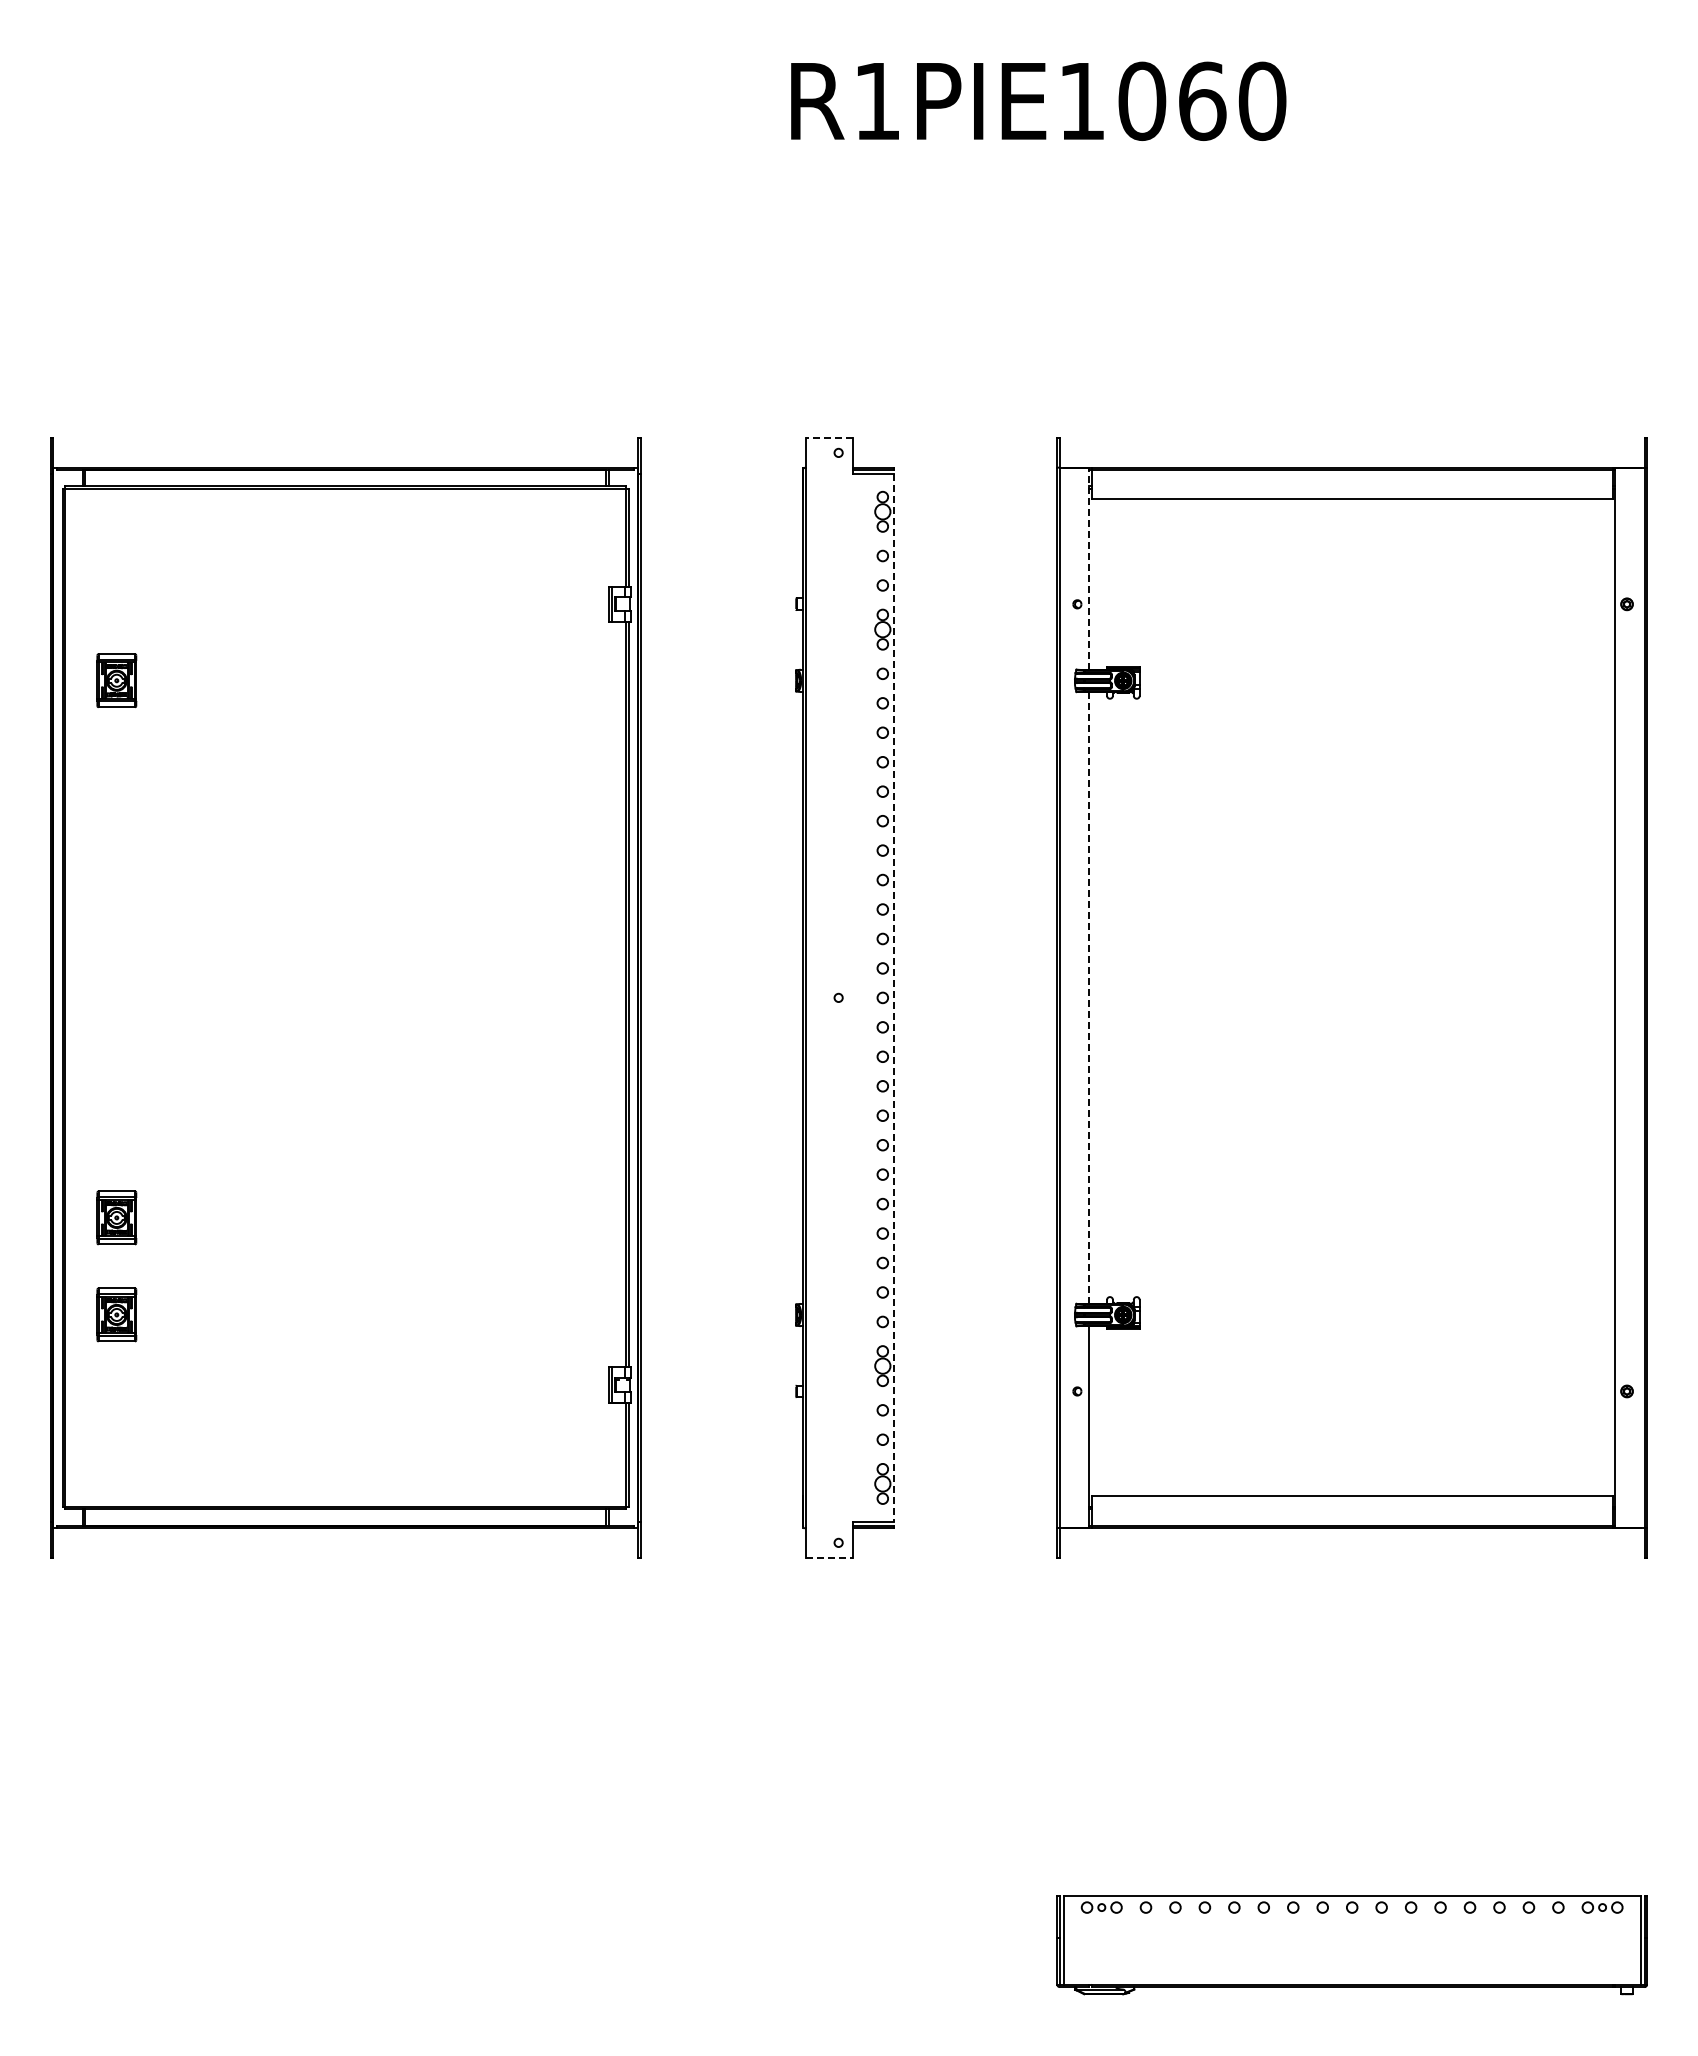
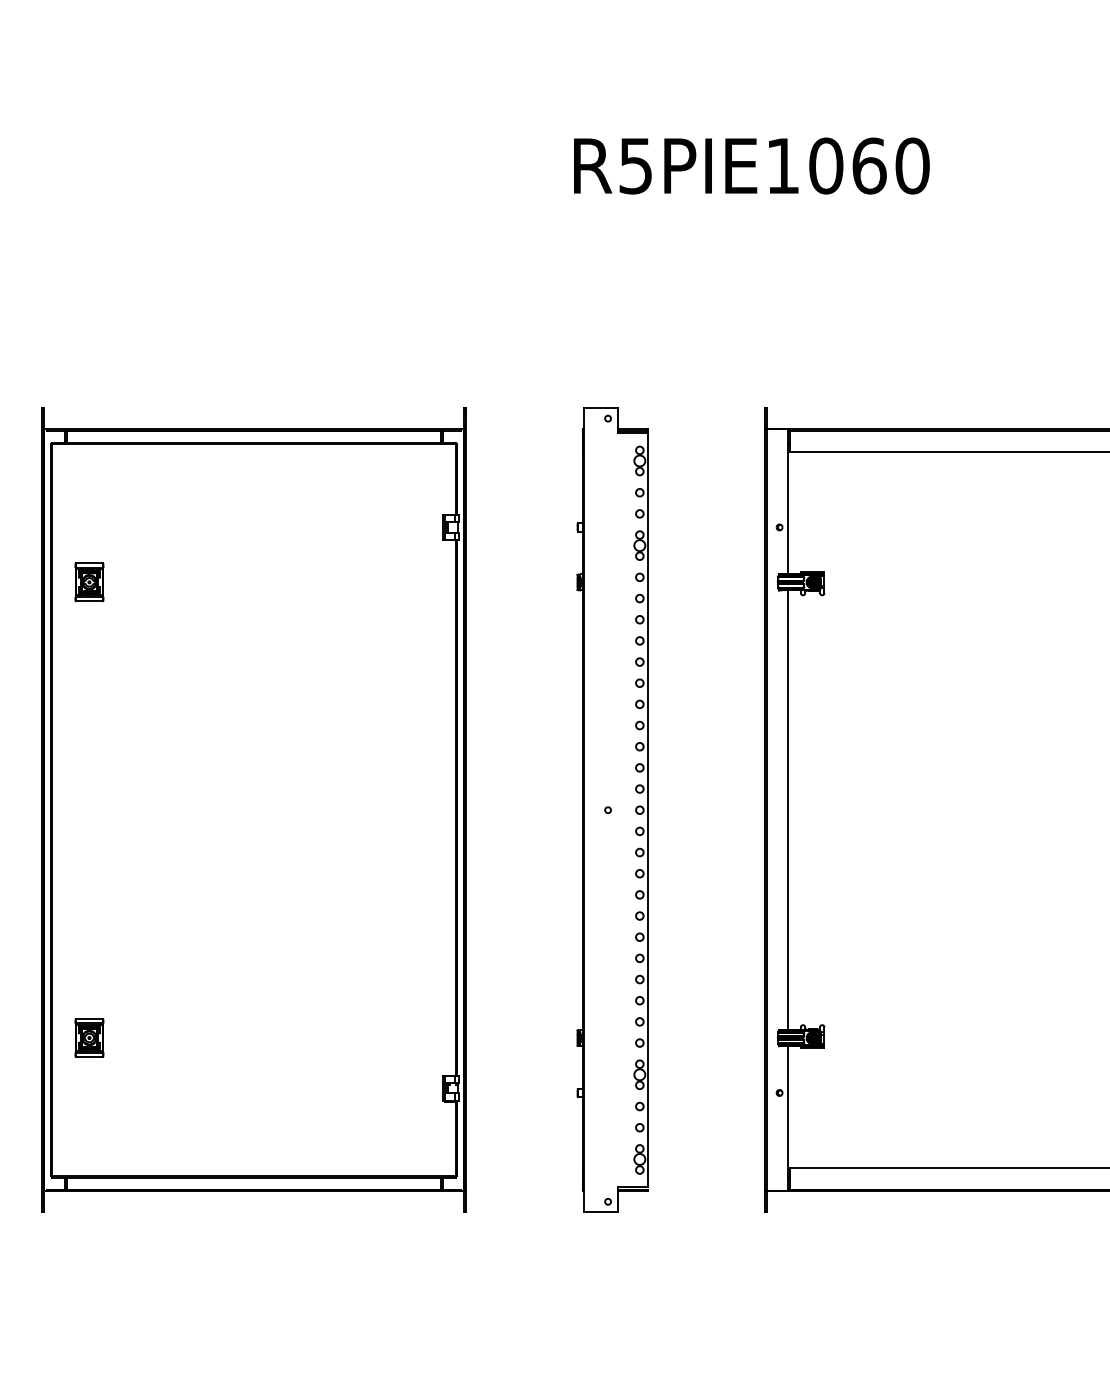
text: (876, 101) -> (635, 166), R1PIE1060 -> R5PIE1060
line: (829, 438) -> (601, 408), dashed -> solid
line: (1089, 568) -> (788, 501), dashed -> solid
line: (1089, 997) -> (788, 809), dashed -> solid
line: (894, 998) -> (648, 810), dashed -> solid
part: (116, 1217) -> (89, 968), removed
line: (829, 1557) -> (601, 1212), dashed -> solid

